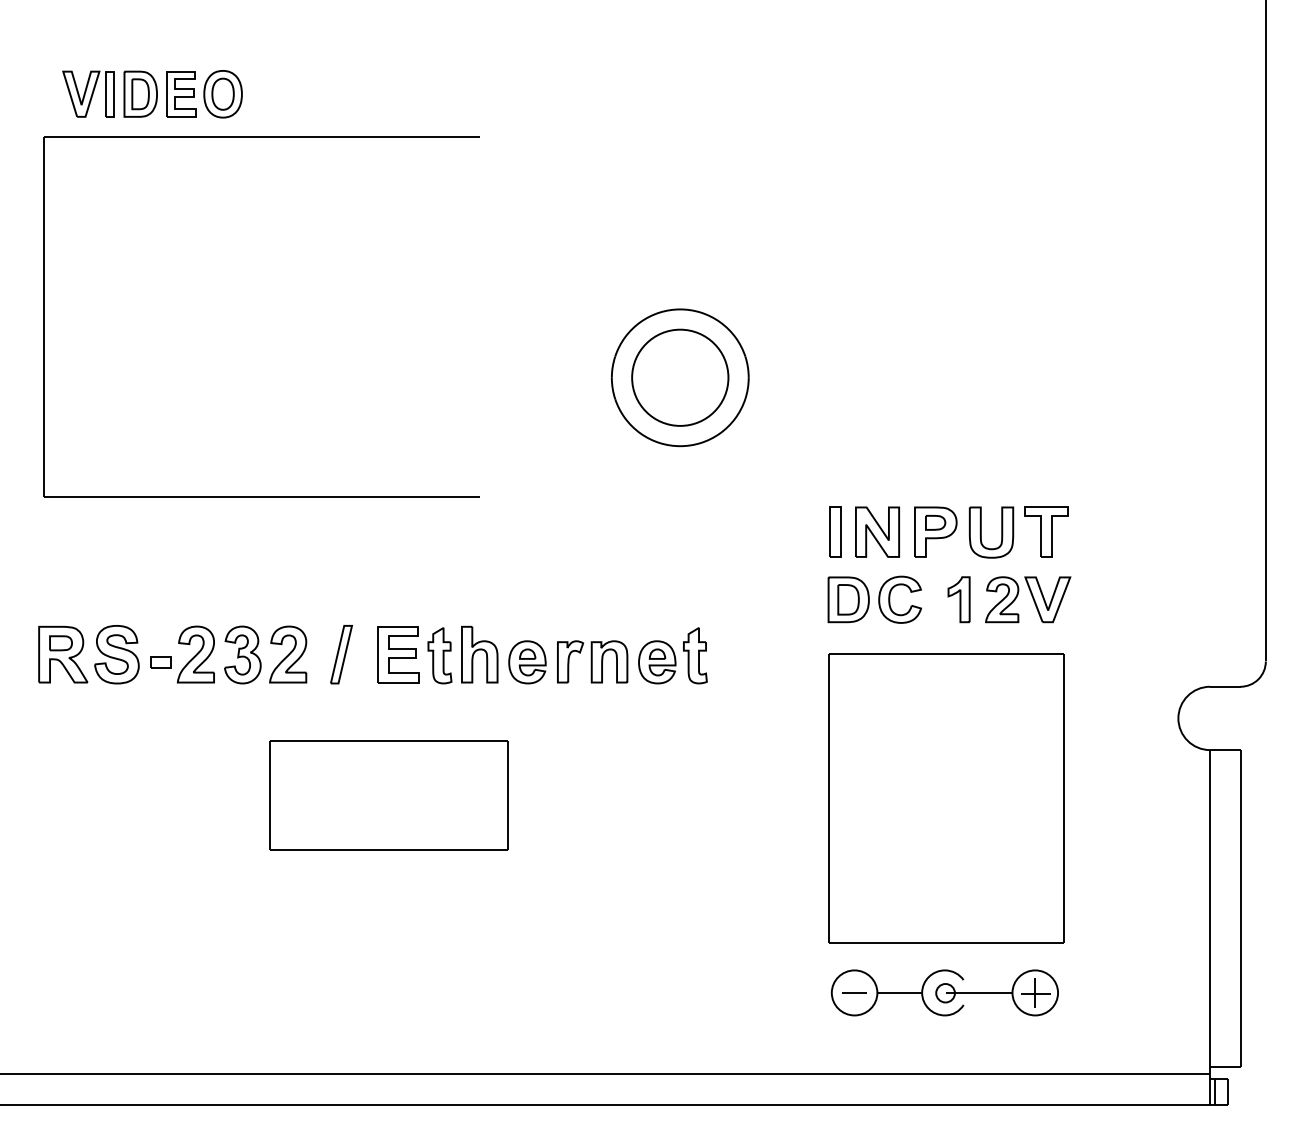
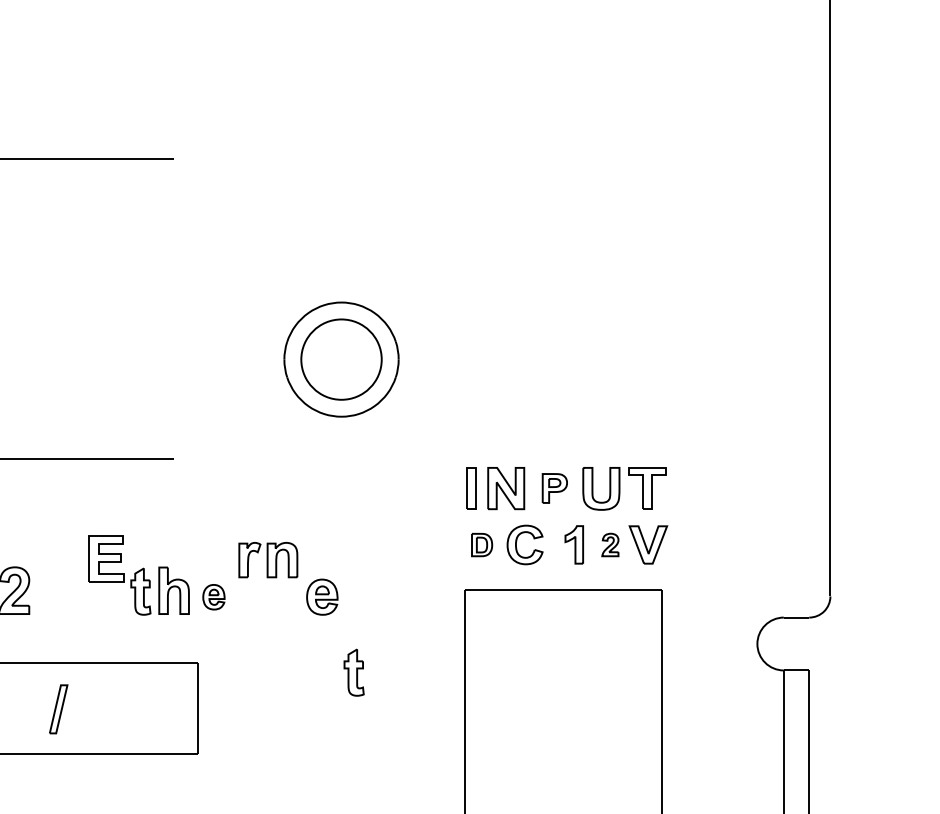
part: (935, 531) -> (554, 487), size x0.7
part: (848, 599) -> (481, 544), size x0.6
part: (1002, 599) -> (610, 544), size x0.6
part: (341, 654) -> (58, 709), moved
part: (398, 654) -> (106, 558), moved
part: (695, 655) -> (354, 672), moved
part: (592, 661) -> (268, 559), moved
part: (527, 662) -> (213, 597), size x0.7

